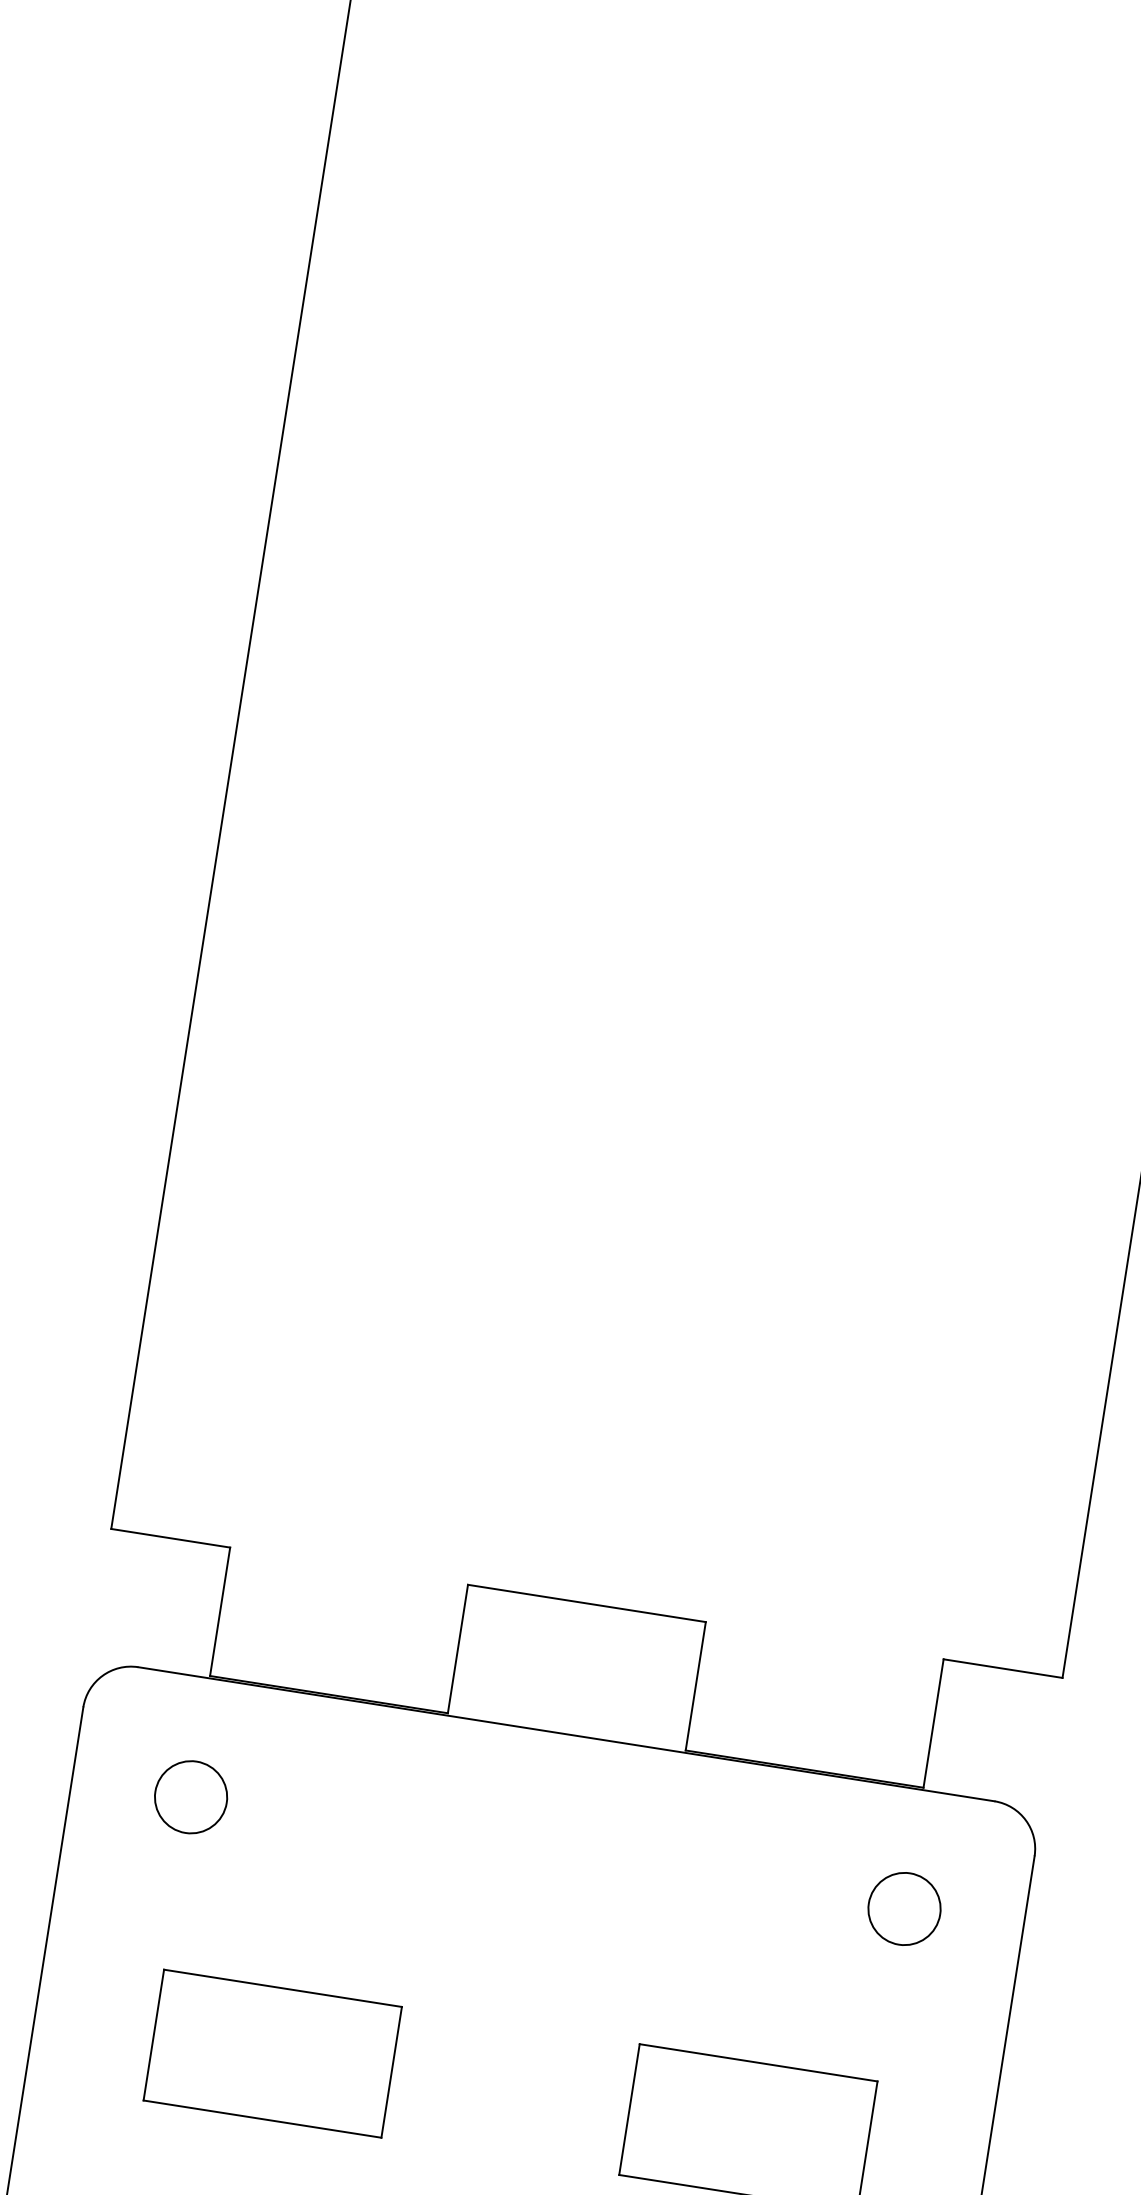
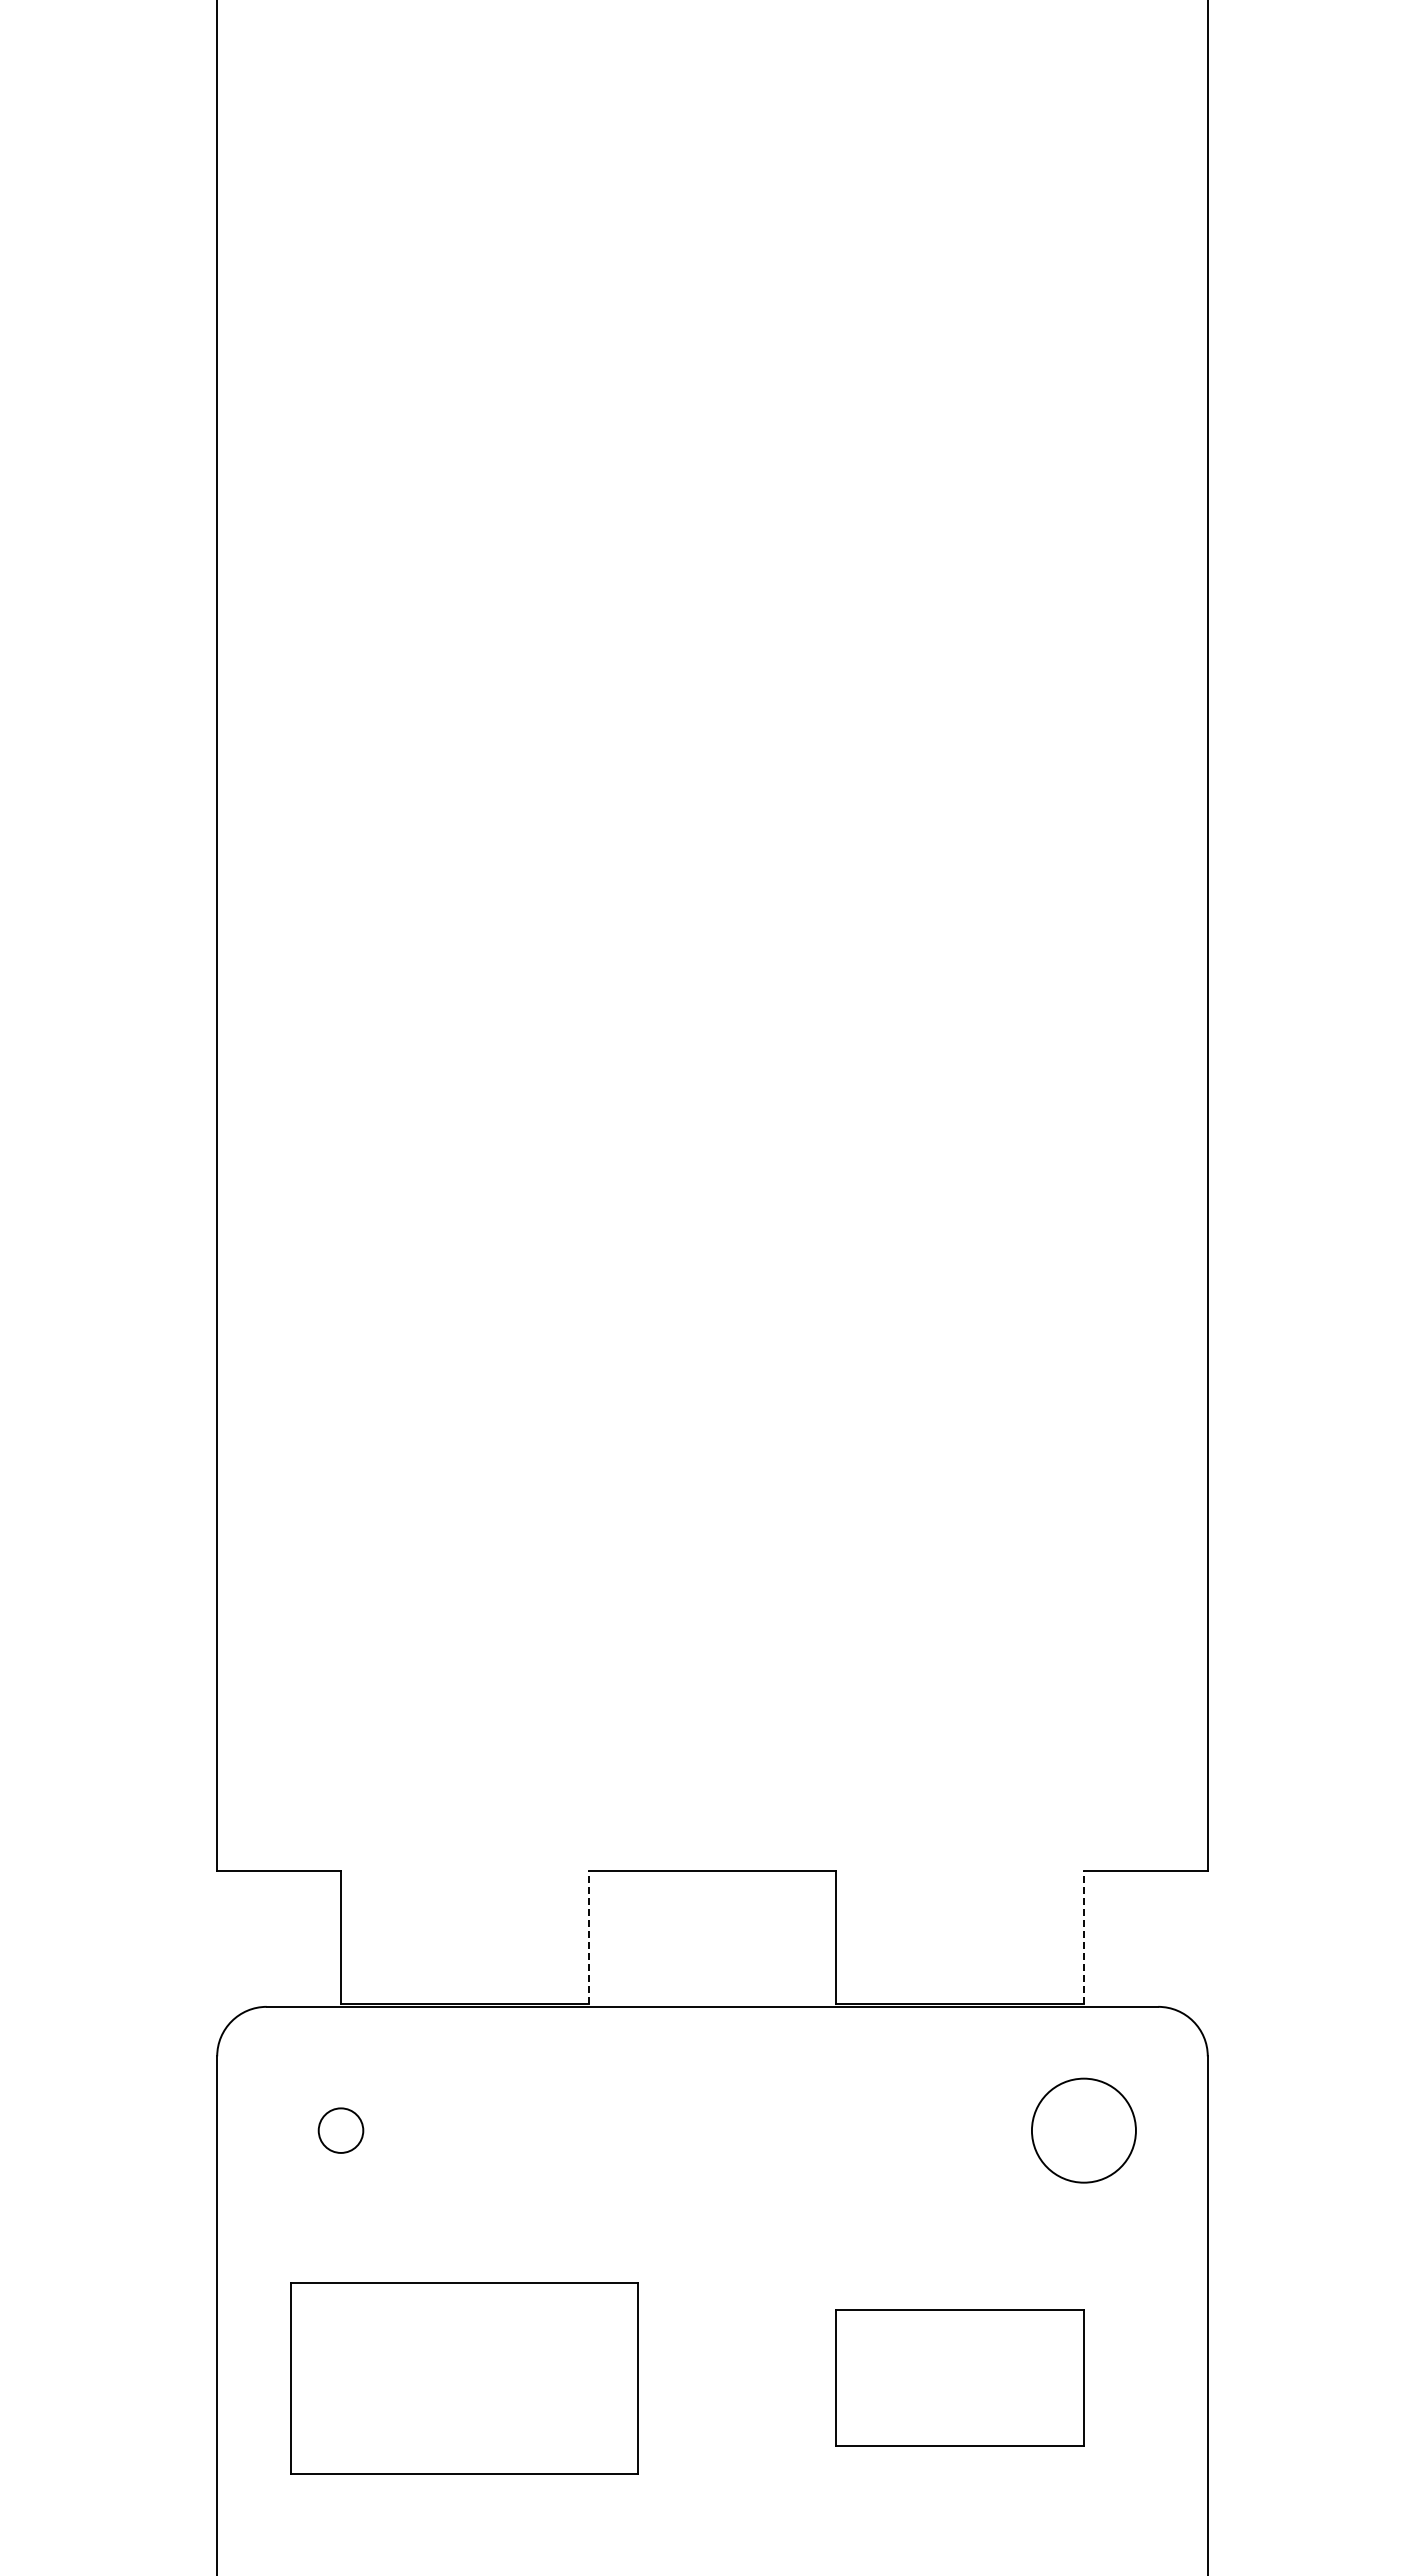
line: (457, 1649) -> (588, 1937), solid -> dashed
line: (933, 1723) -> (1083, 1937), solid -> dashed
circle: (190, 1797) -> (340, 2130), size x0.6
circle: (904, 1908) -> (1083, 2130), size x1.4
part: (272, 2052) -> (464, 2377), size x1.4

